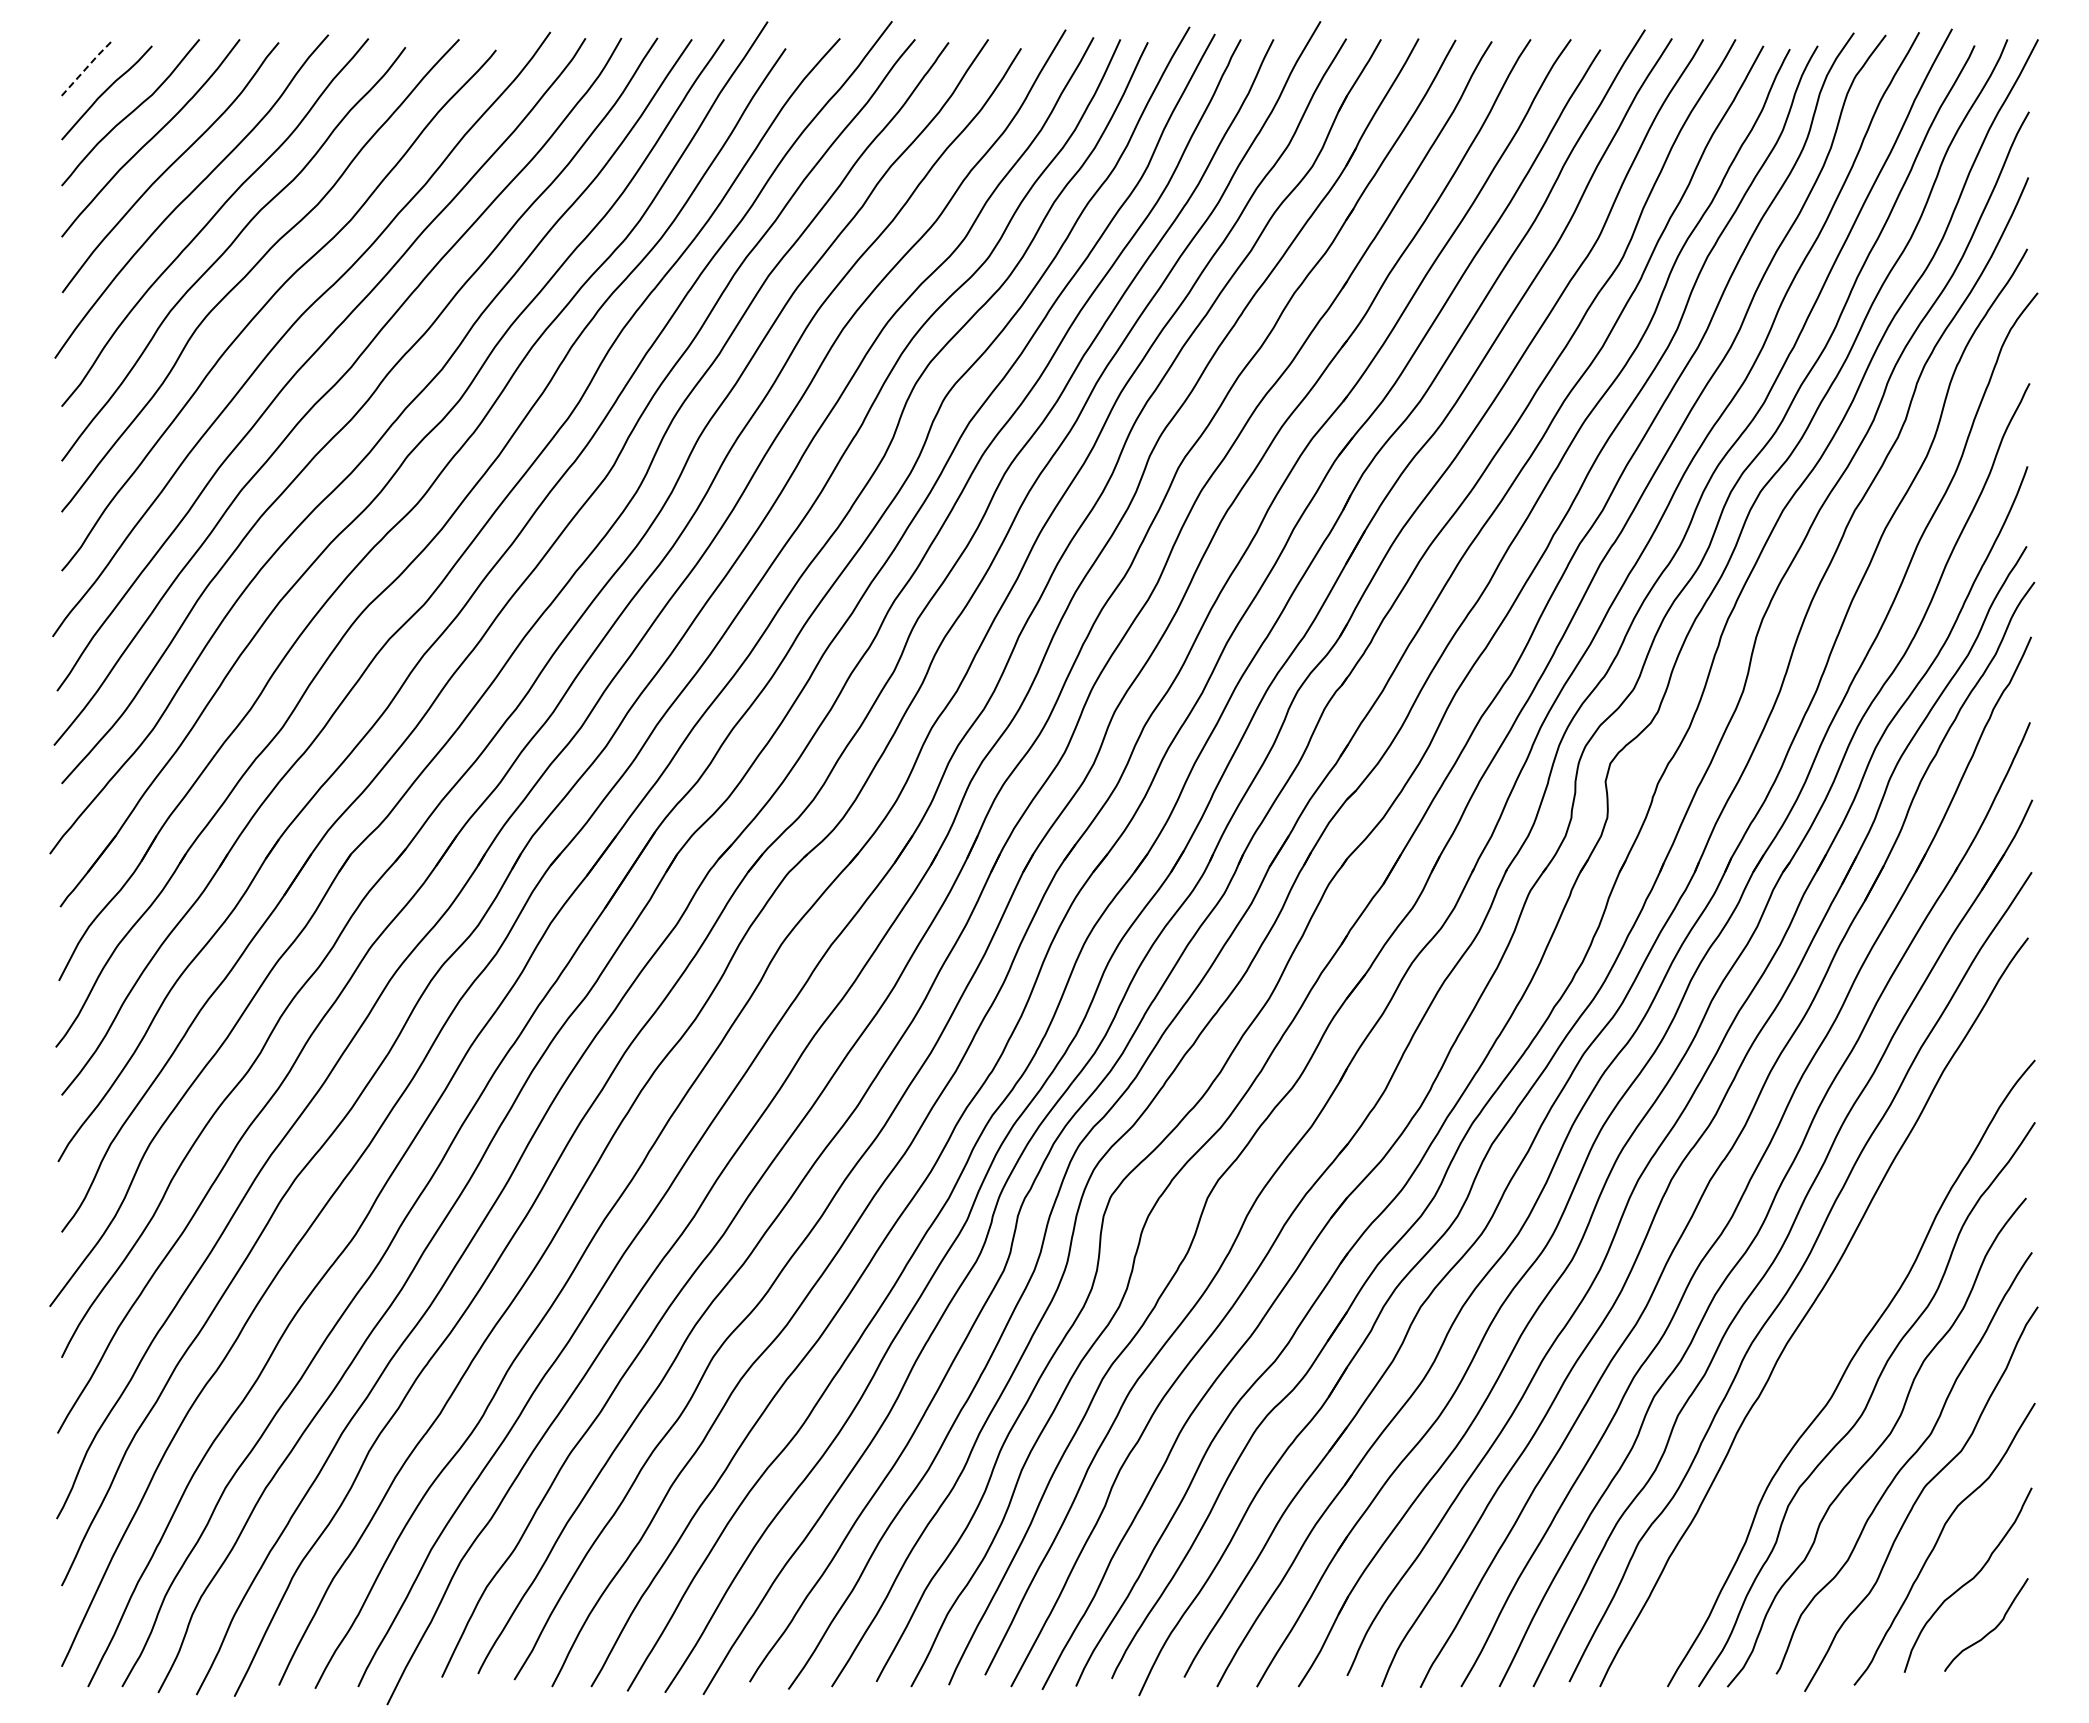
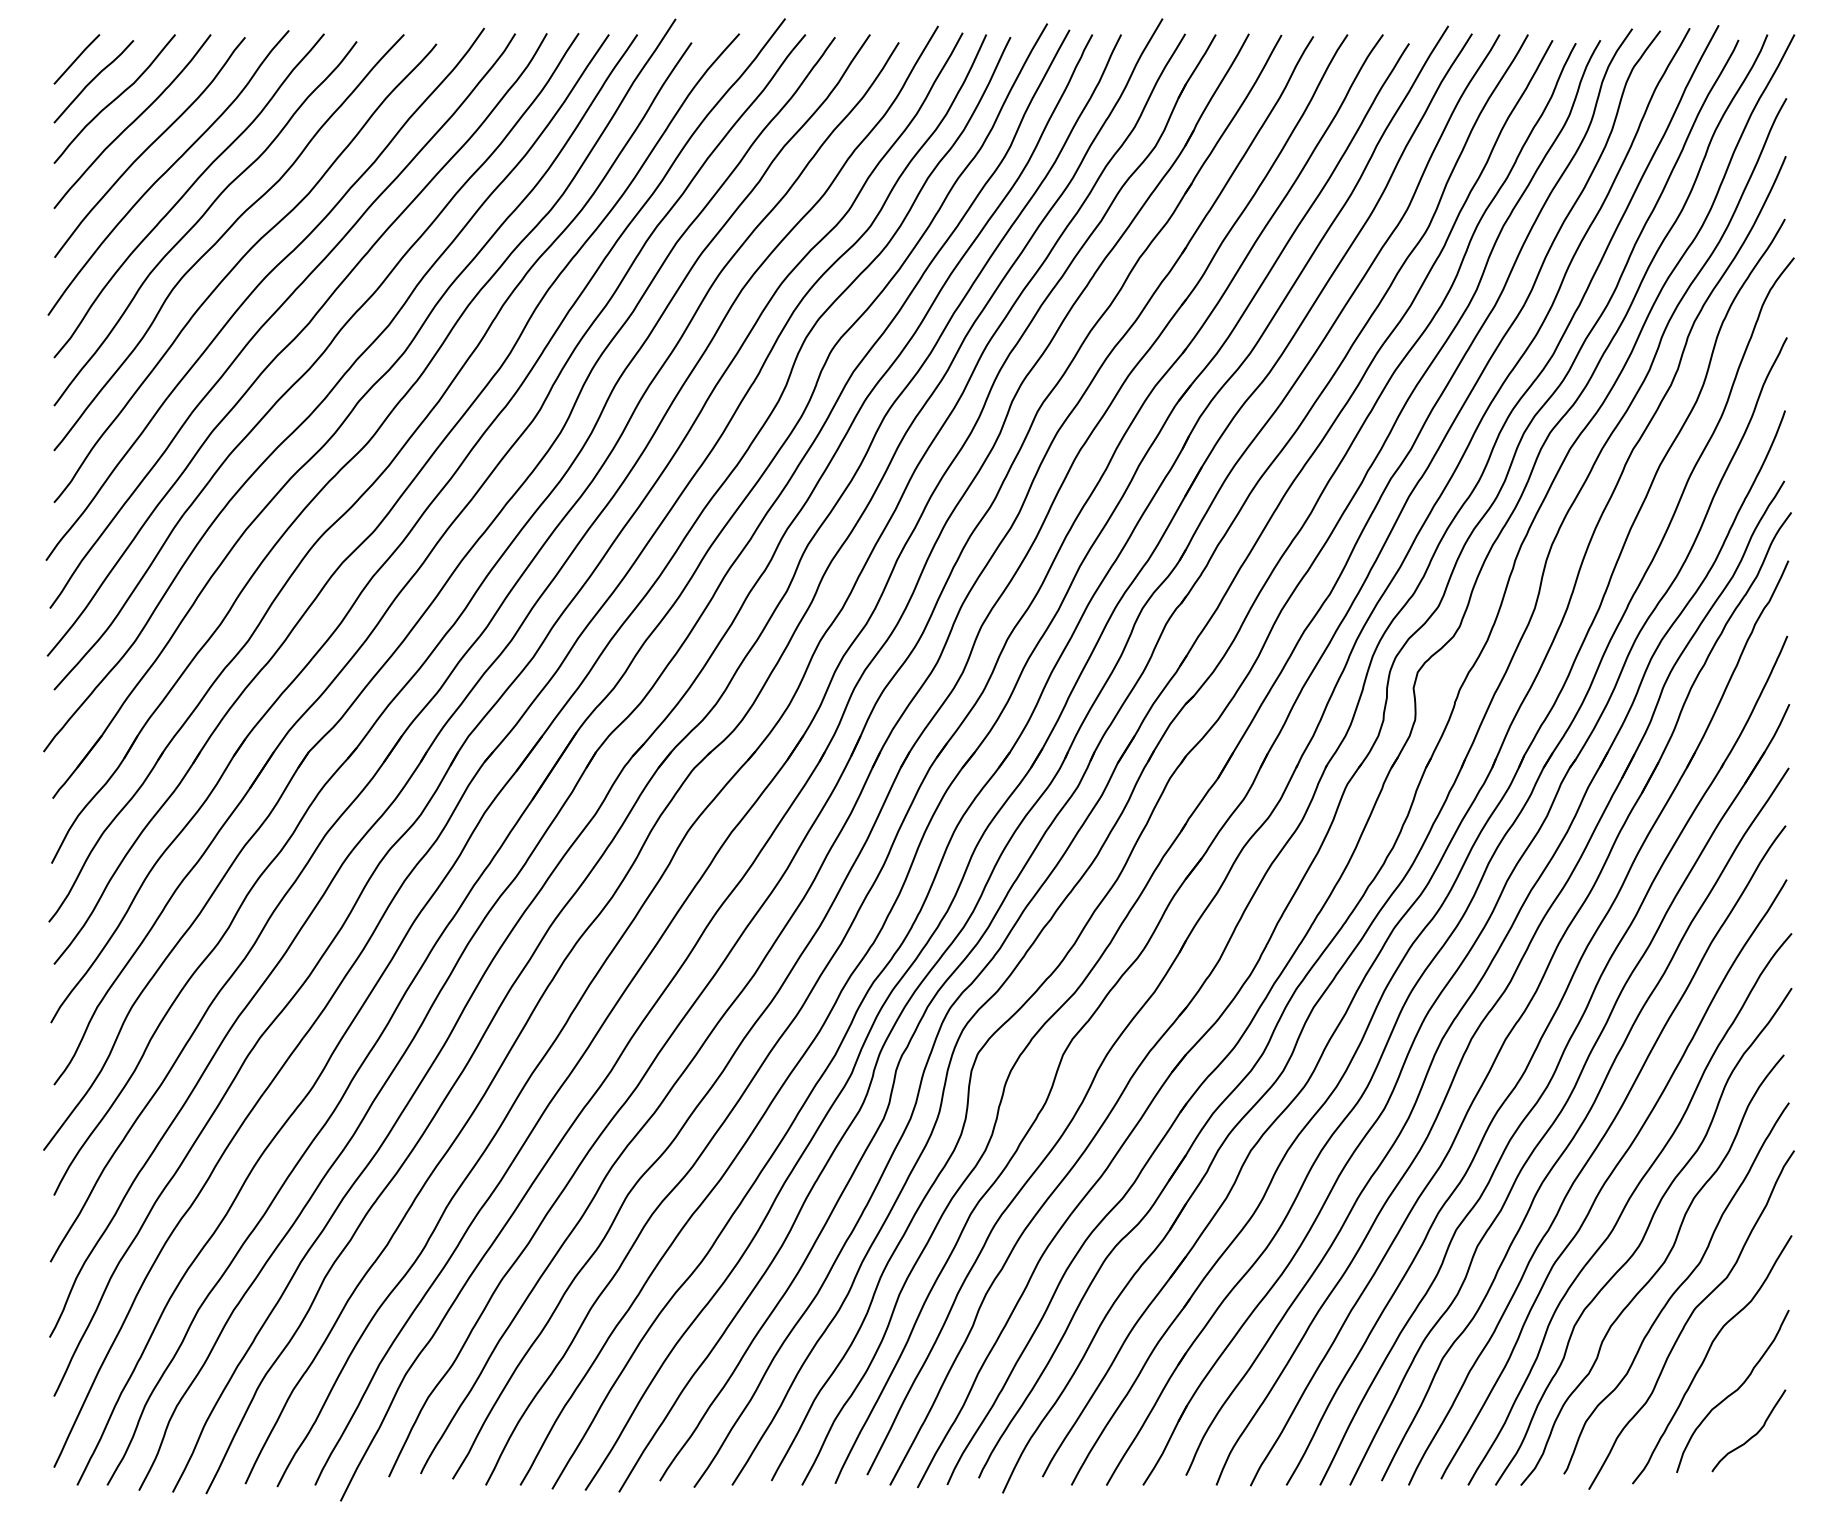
line: (88, 66) -> (77, 58), dashed -> solid
curve: (1828, 1337) -> (1609, 1177), added

